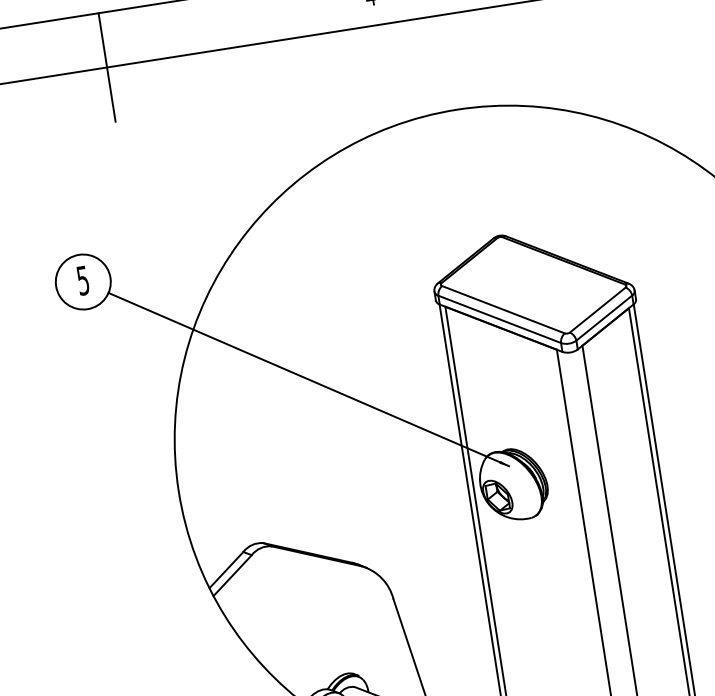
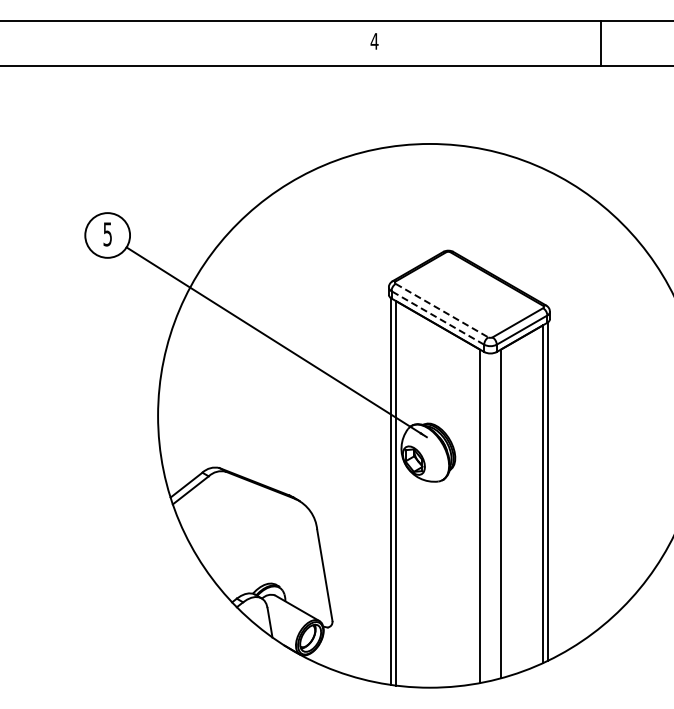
line: (106, 67) -> (153, 65), removed
line: (503, 309) -> (442, 310), solid -> dashed
line: (499, 318) -> (437, 317), solid -> dashed

